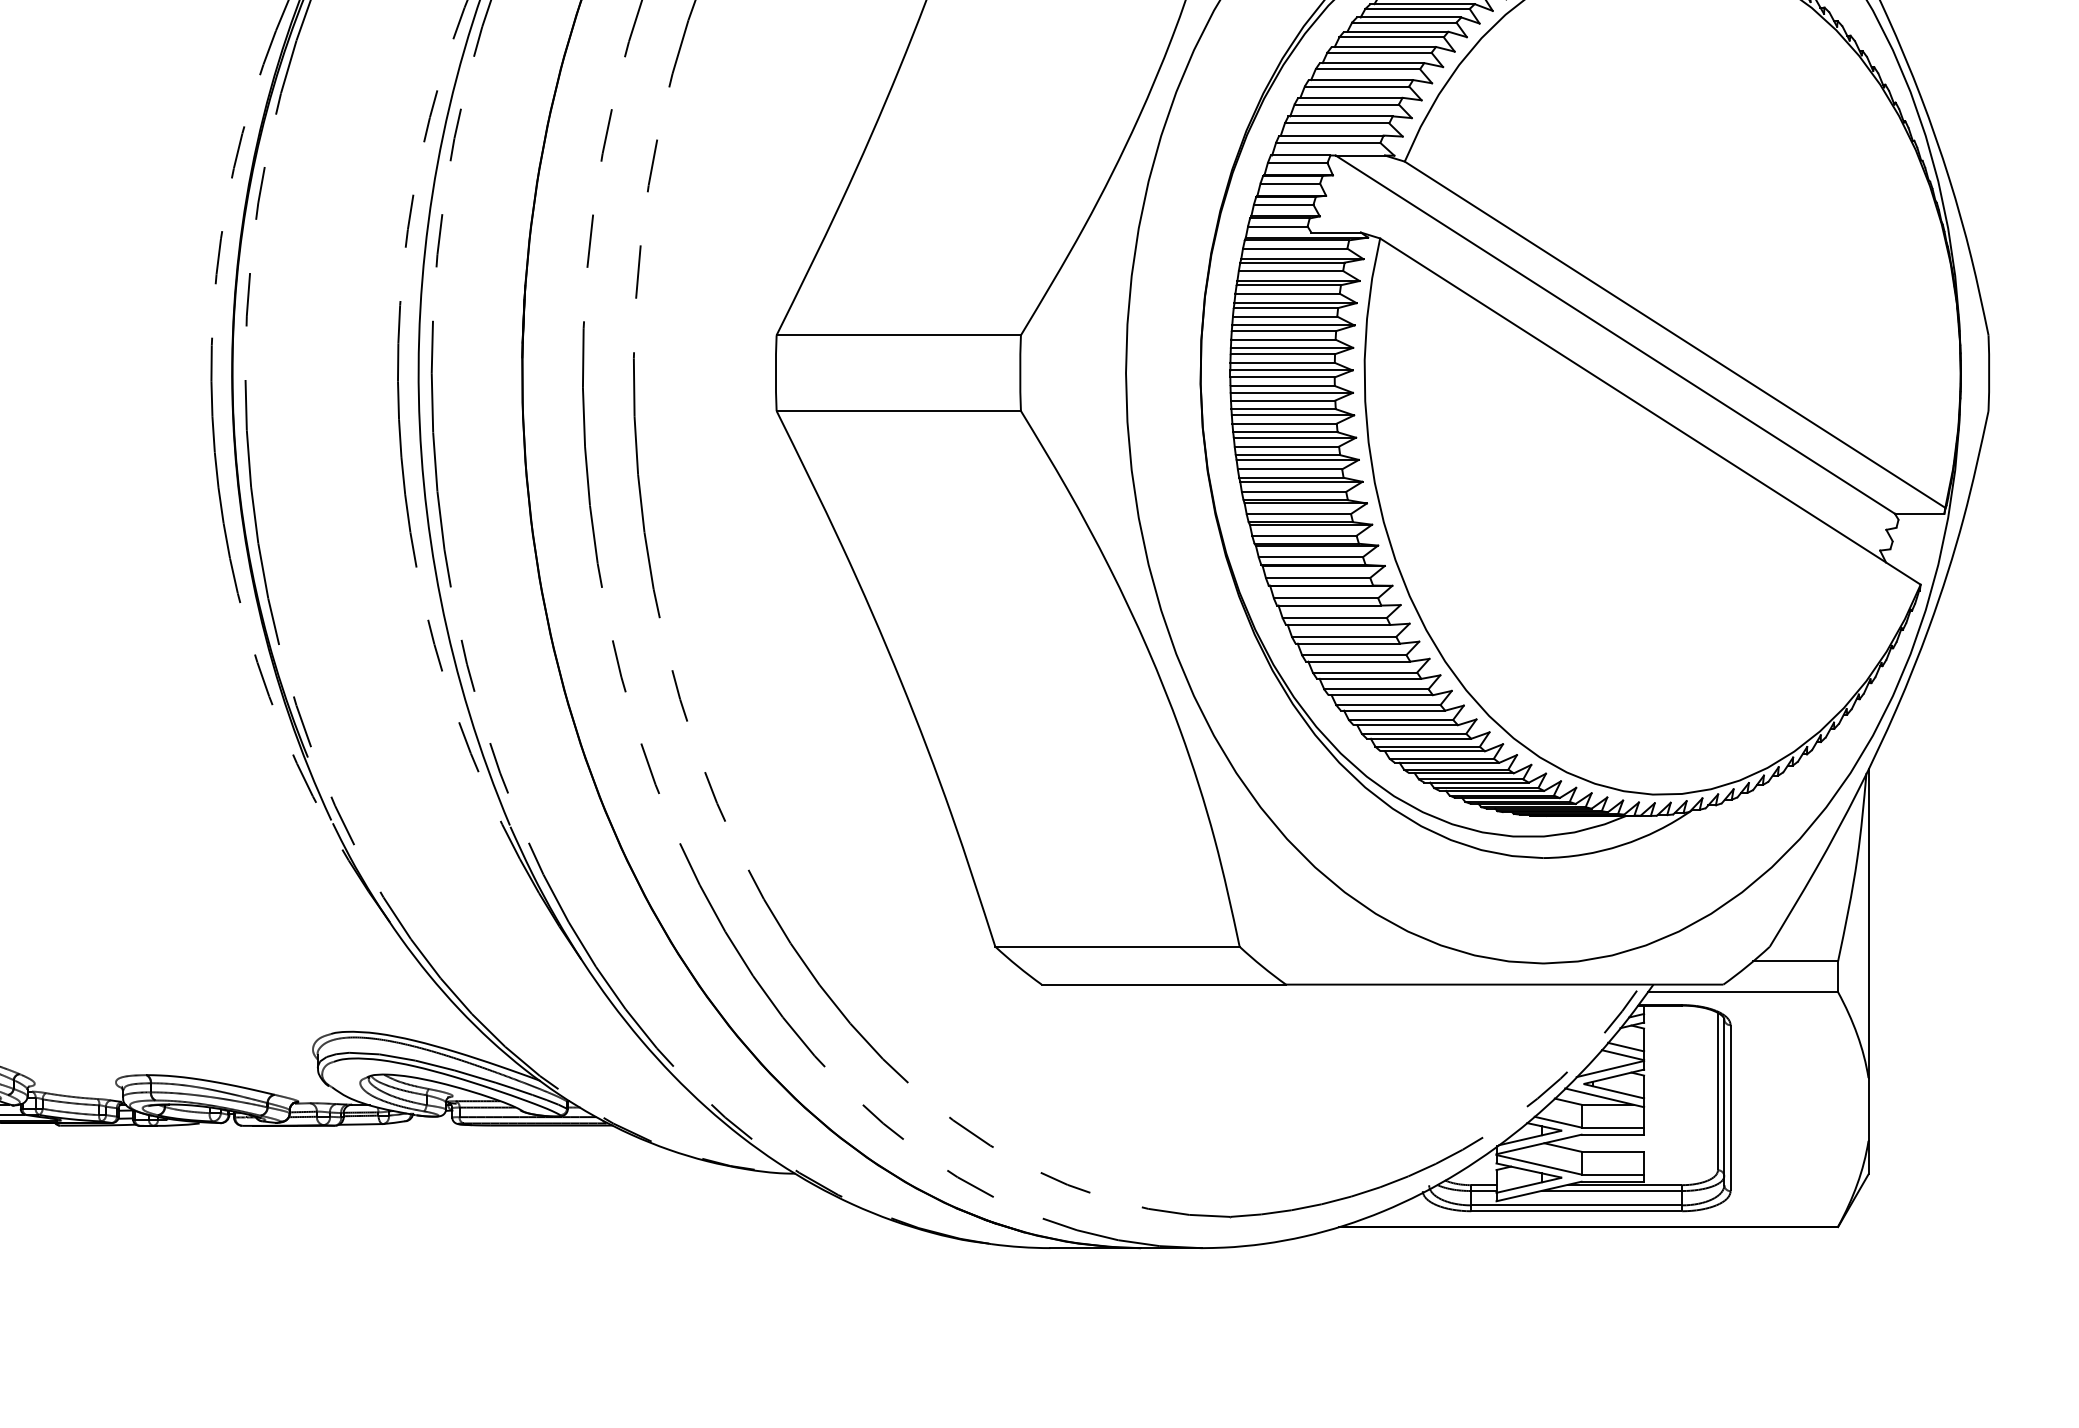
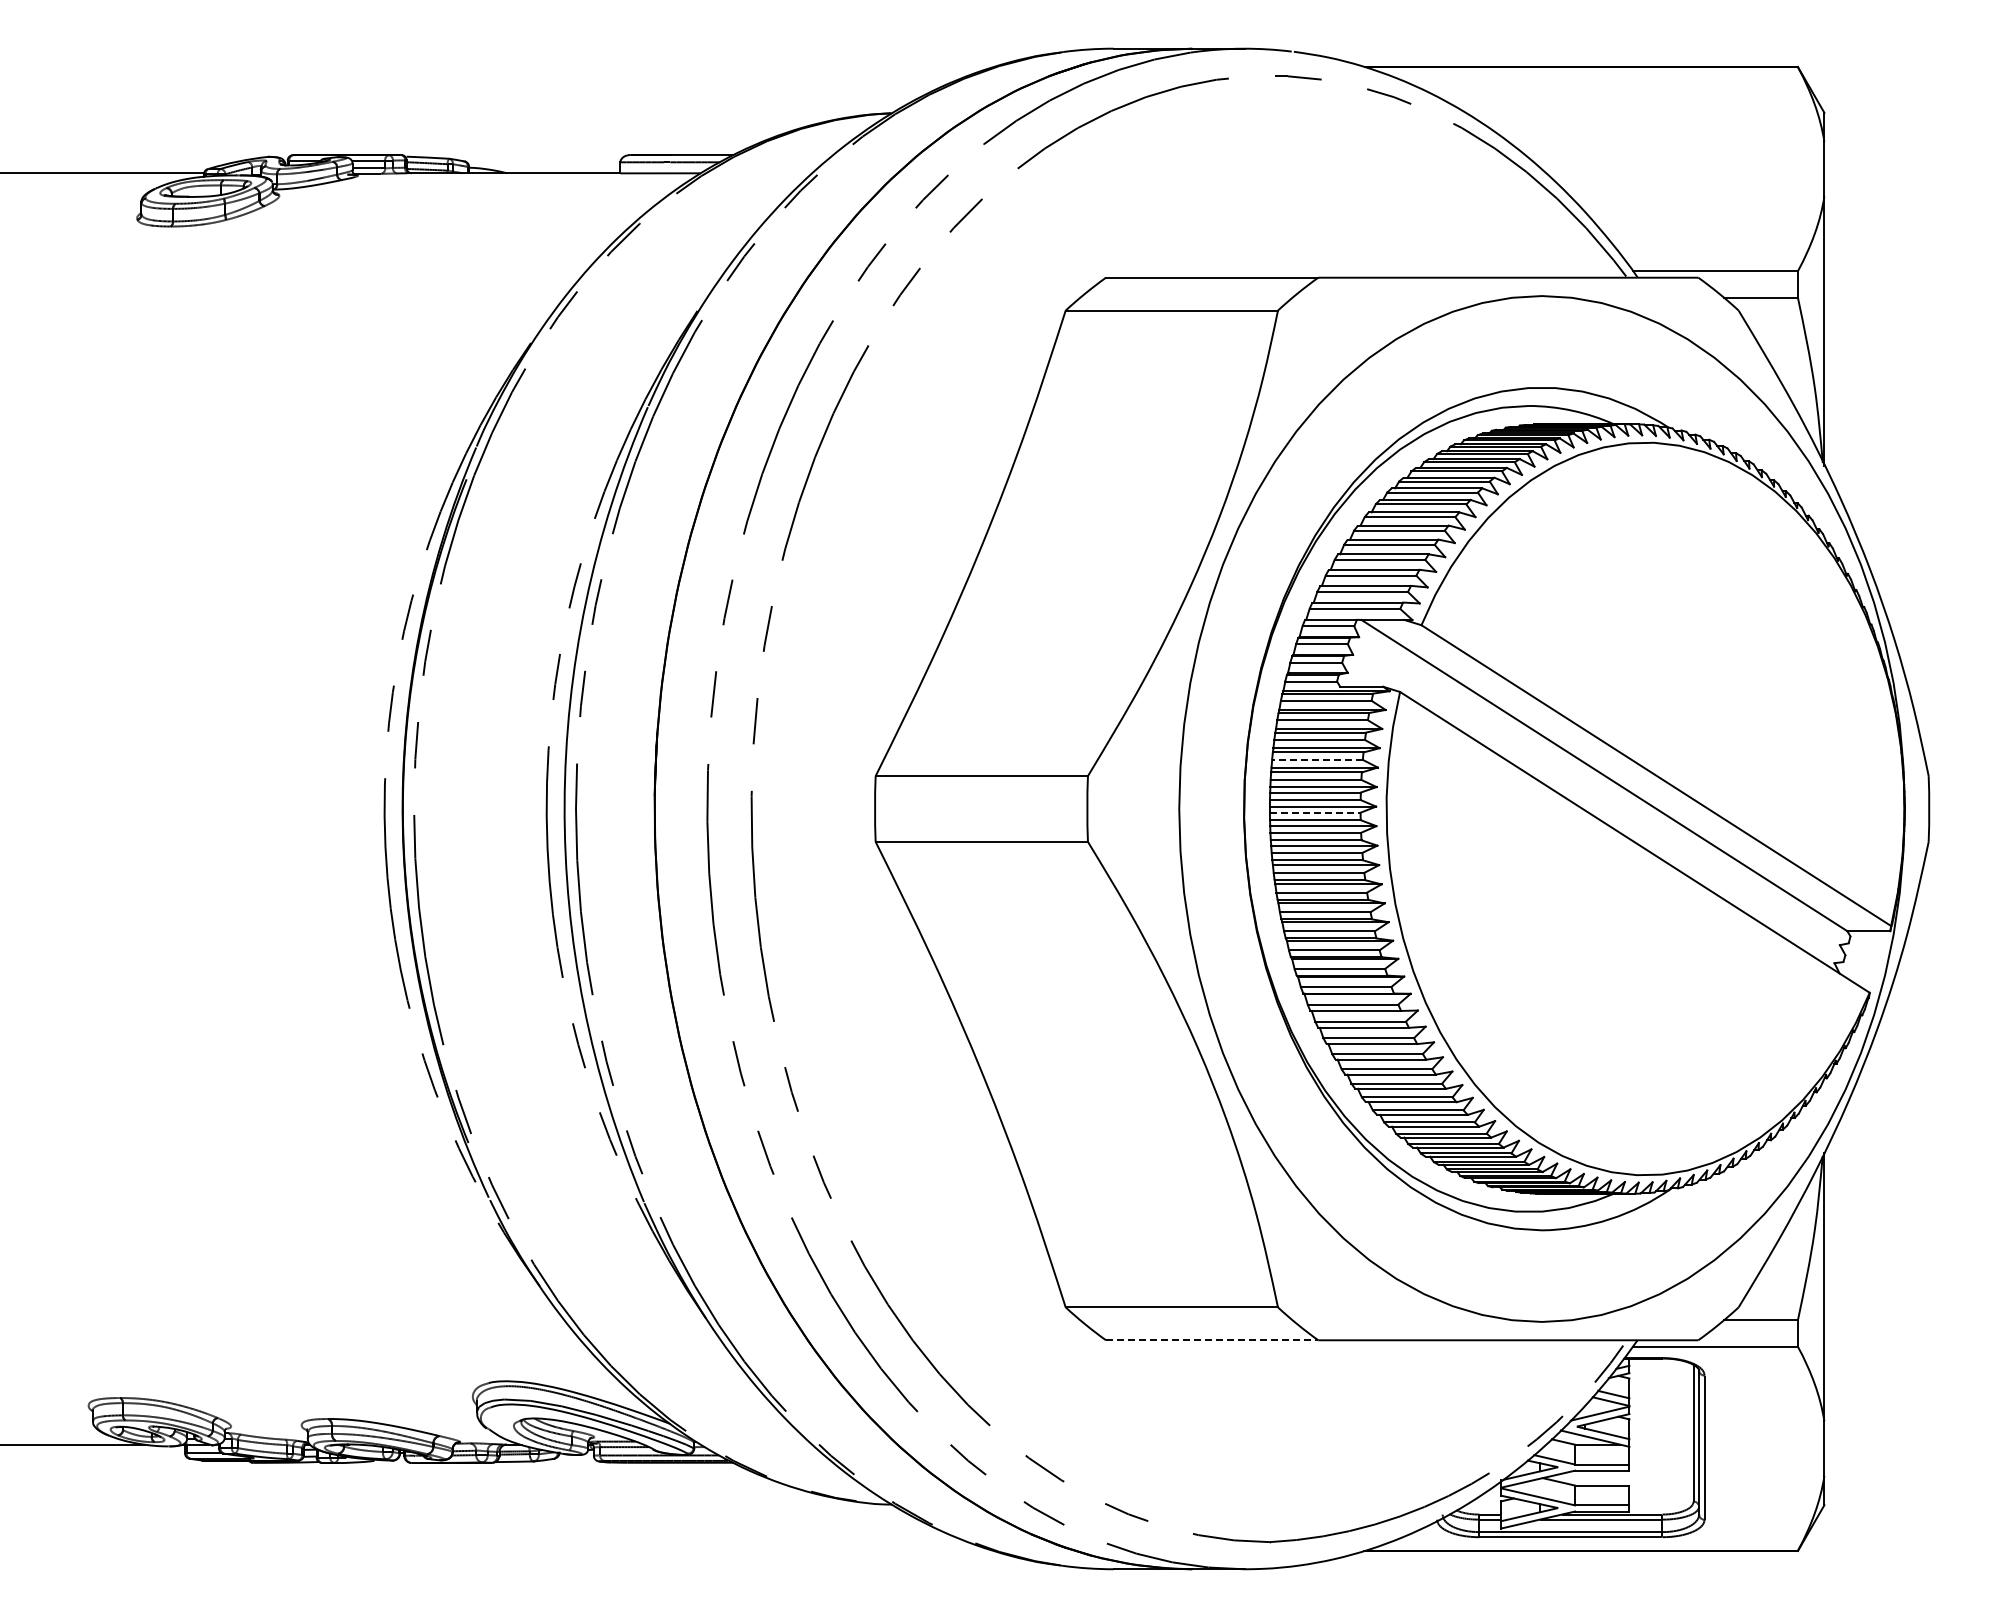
line: (1285, 316) -> (1317, 759), solid -> dashed
line: (1282, 377) -> (1315, 812), solid -> dashed
line: (1164, 984) -> (1212, 1340), solid -> dashed

